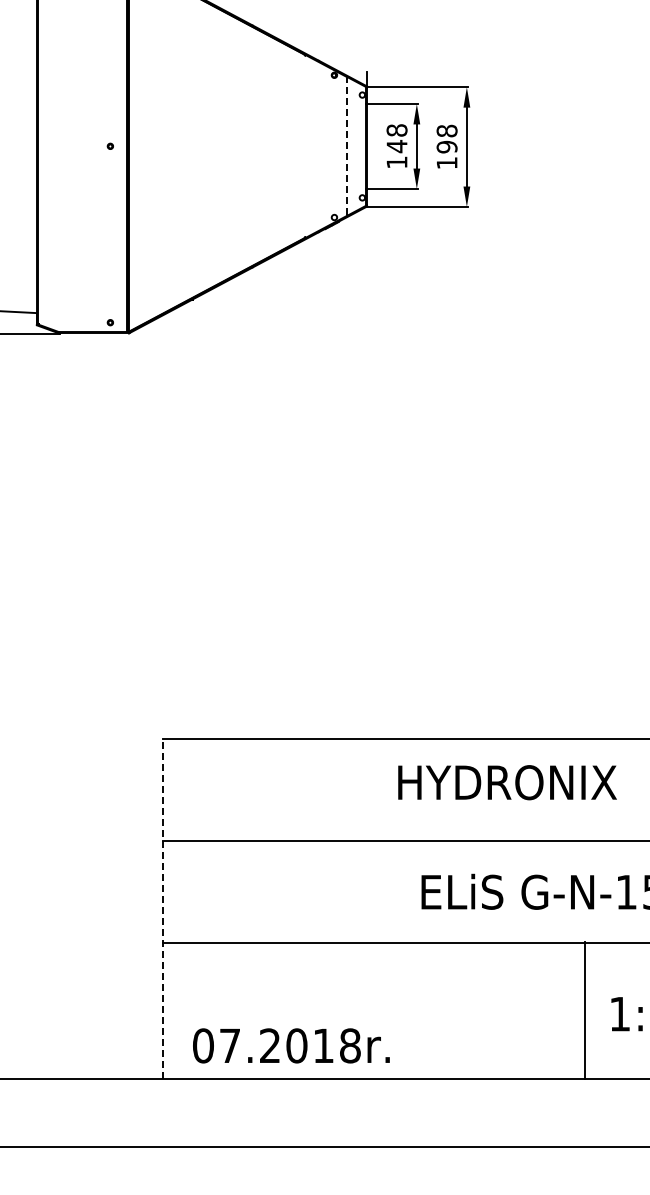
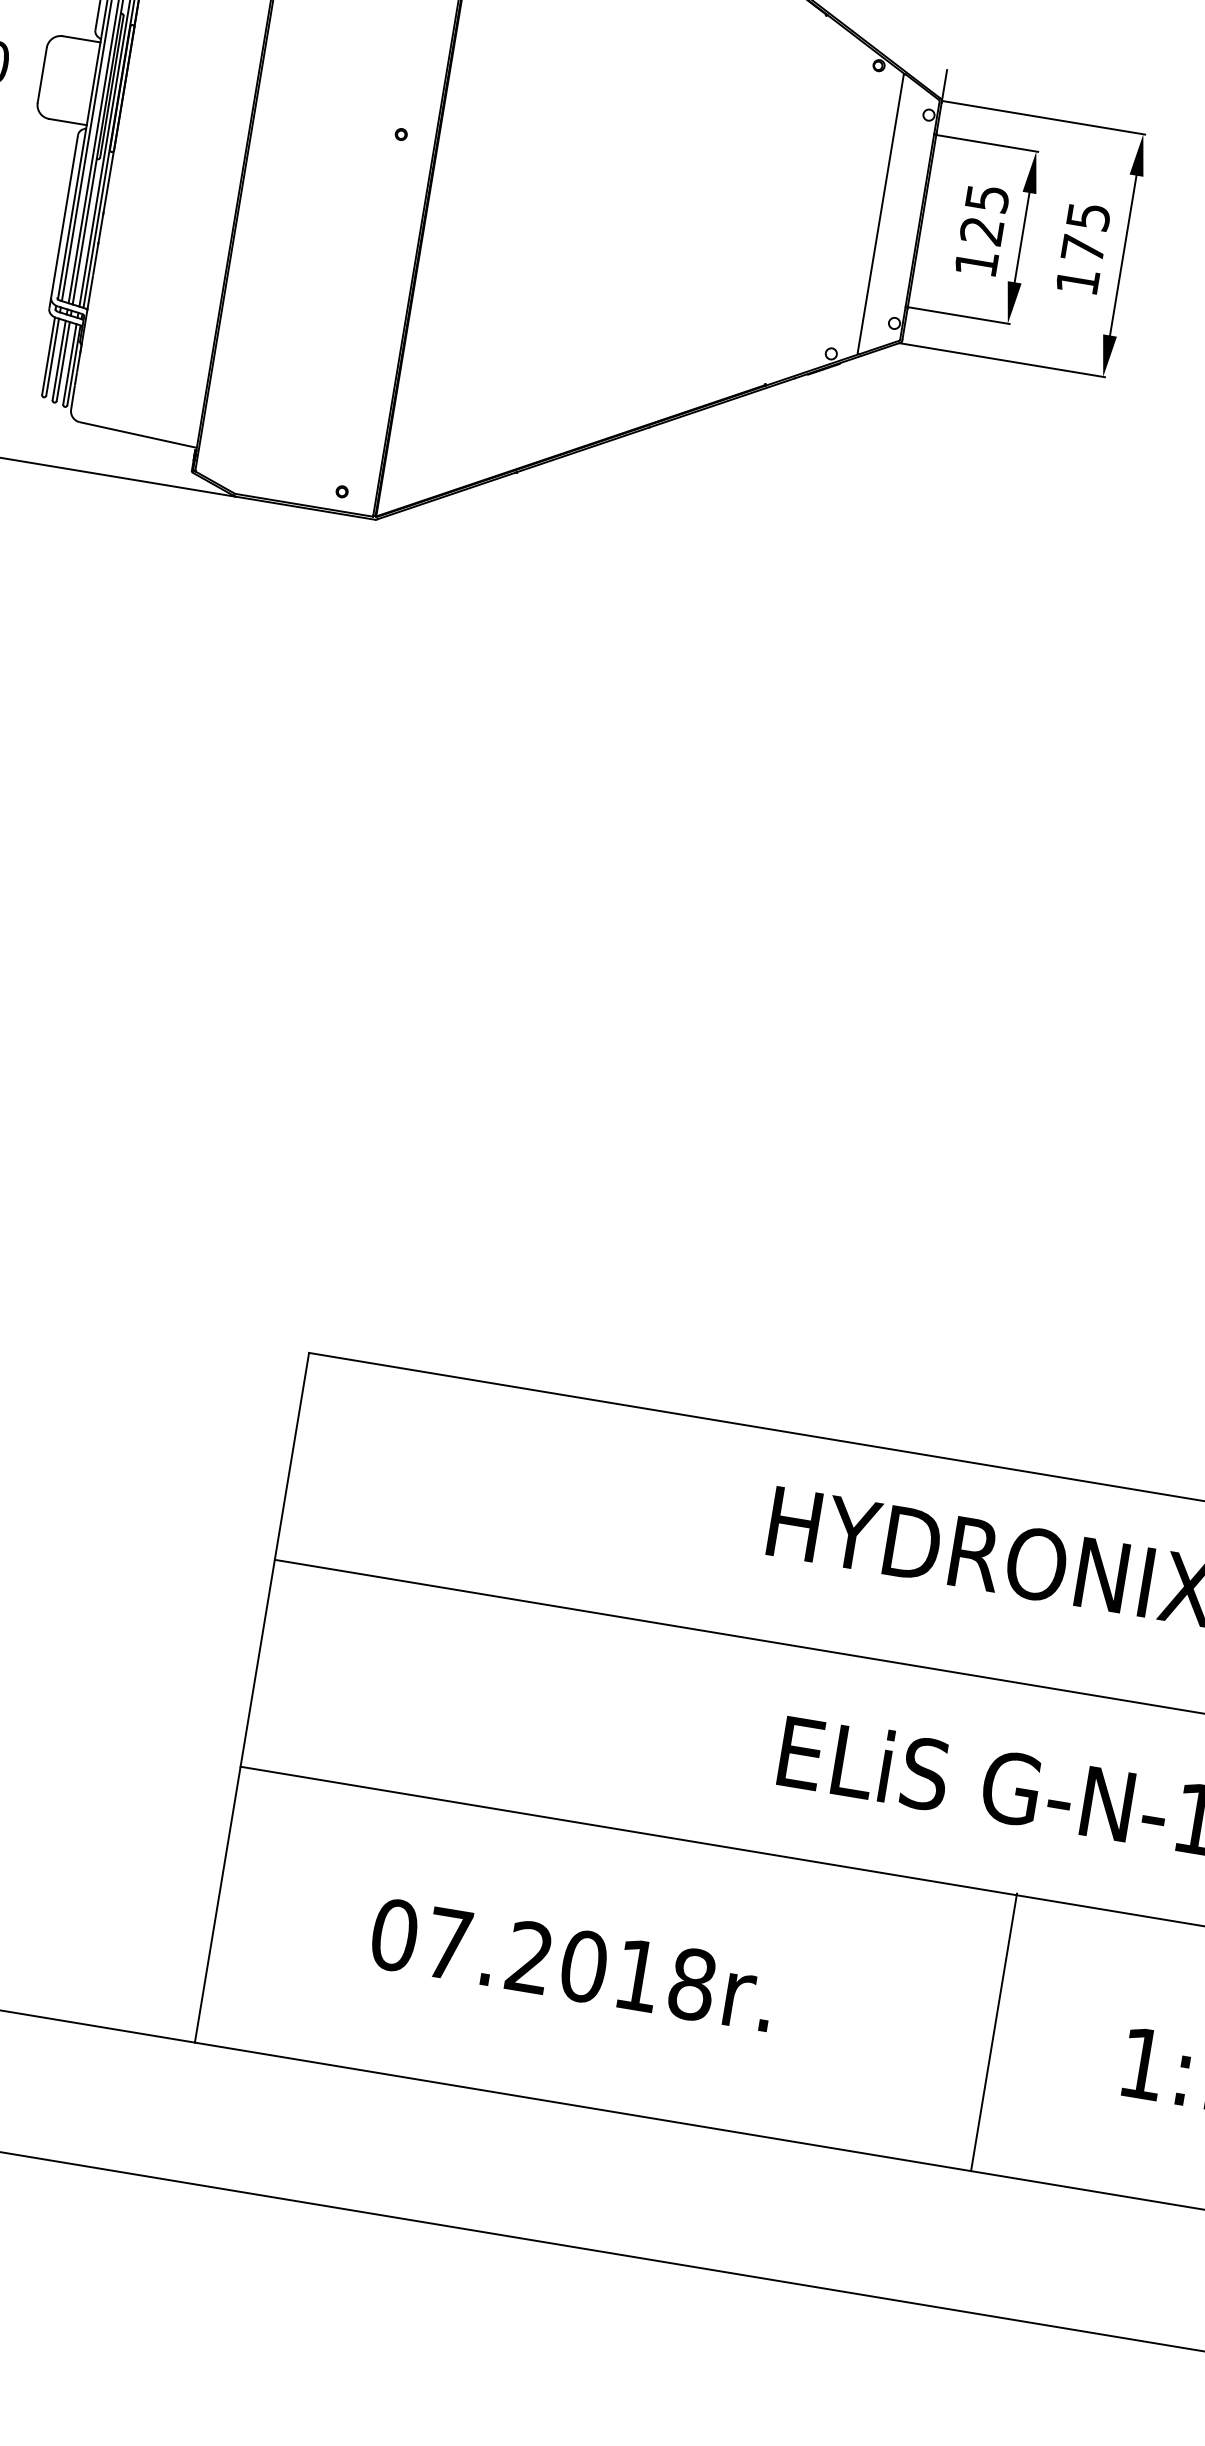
text: (396, 138) -> (983, 214), 148 -> 125
text: (446, 138) -> (1084, 231), 198 -> 175
line: (347, 145) -> (881, 212), dashed -> solid
line: (163, 908) -> (253, 1696), dashed -> solid
line: (585, 1010) -> (994, 2031), moved
text: (291, 1045) -> (573, 1963), moved

